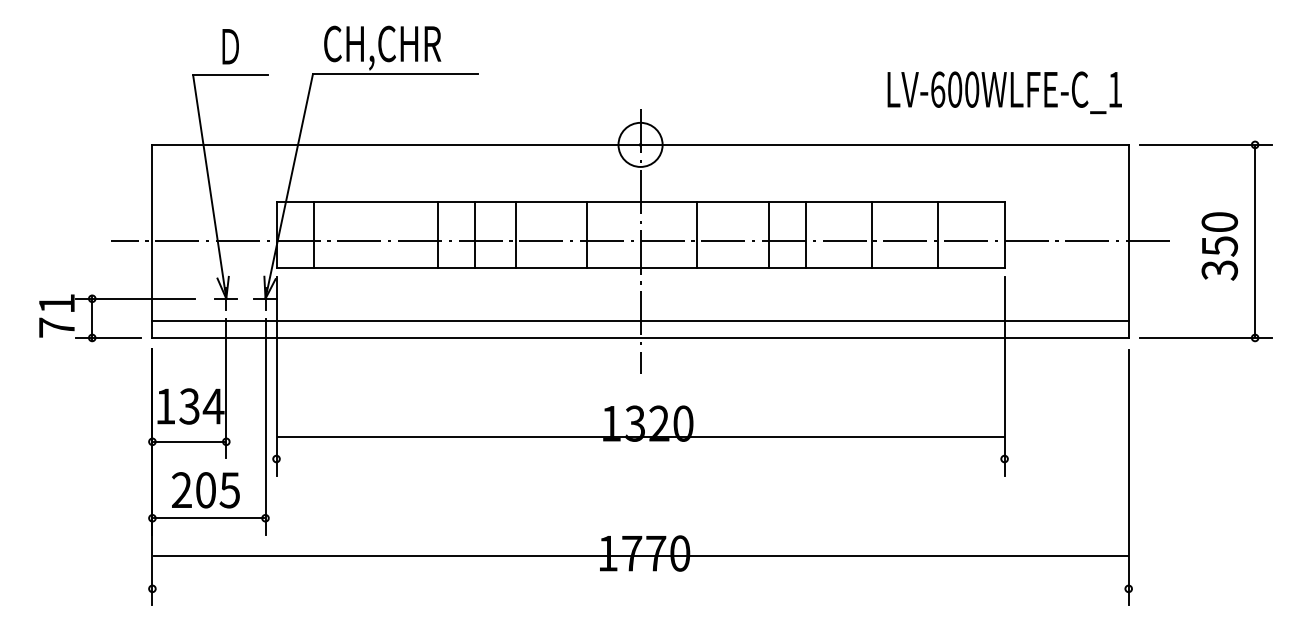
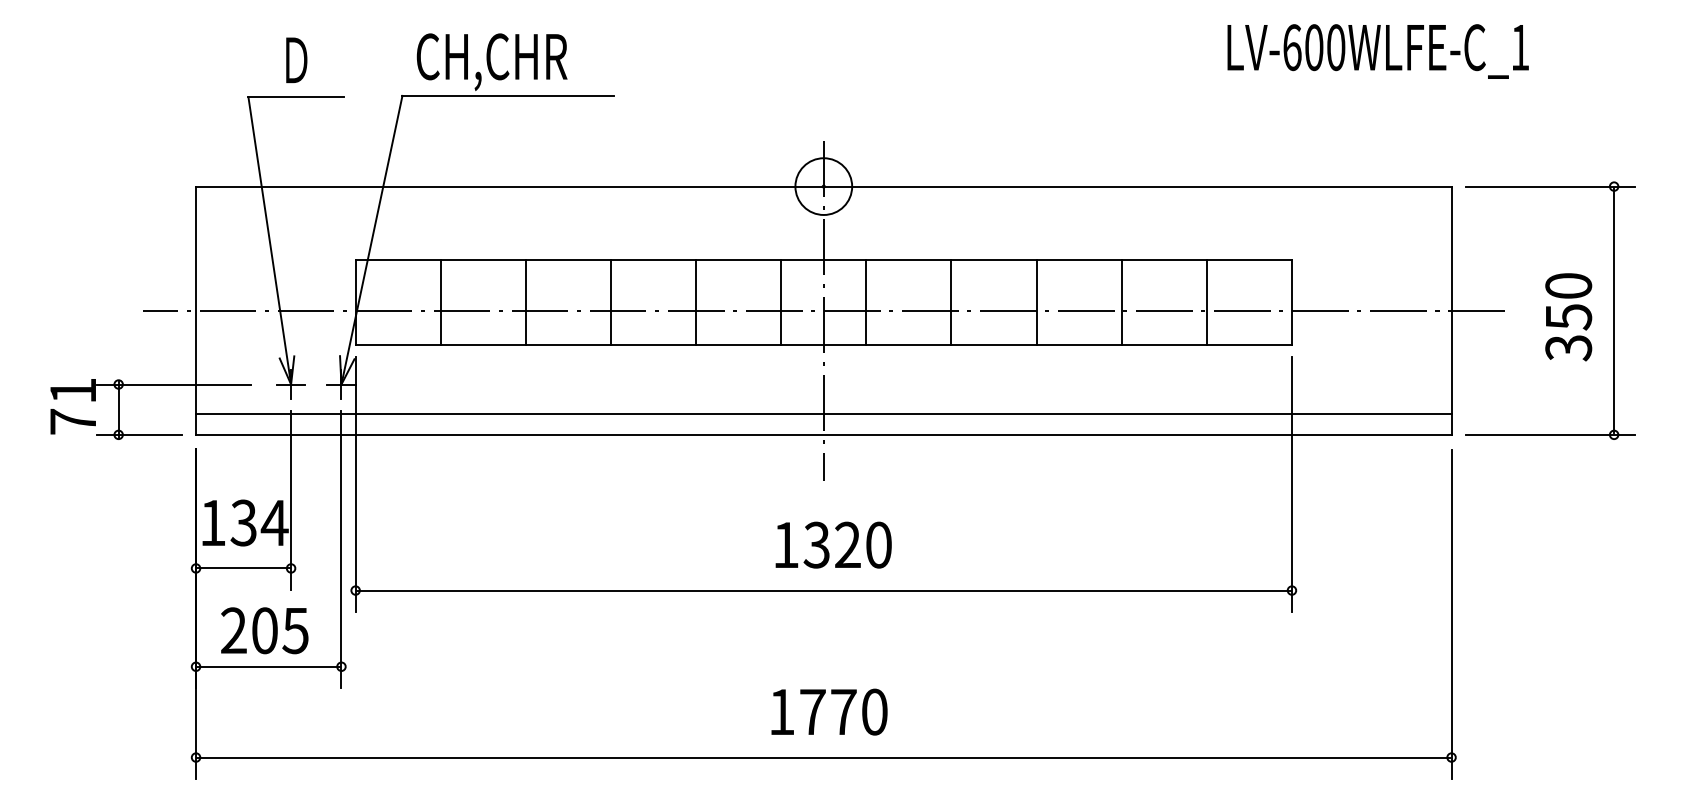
text: (1004, 92) -> (1377, 51), moved
line: (313, 235) -> (440, 302), moved
line: (438, 235) -> (525, 302), moved
line: (515, 235) -> (696, 302), moved
line: (587, 235) -> (781, 302), moved
line: (697, 235) -> (866, 302), moved
line: (768, 235) -> (951, 302), moved
line: (640, 437) -> (823, 590), moved
line: (640, 556) -> (823, 757), moved

